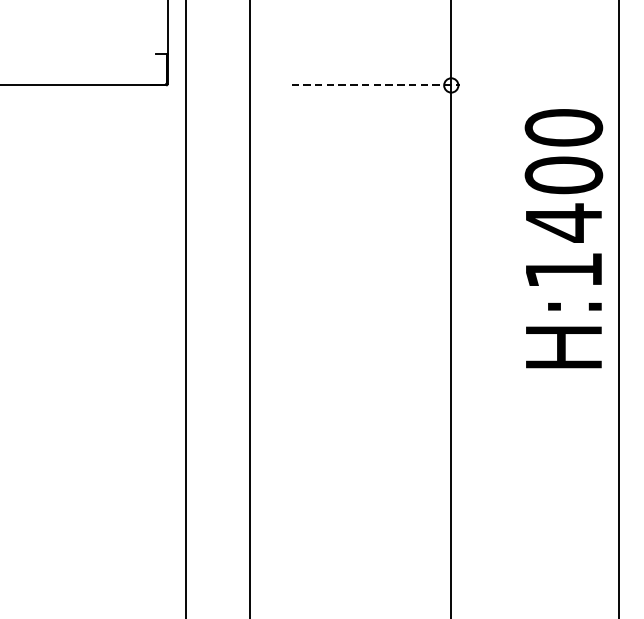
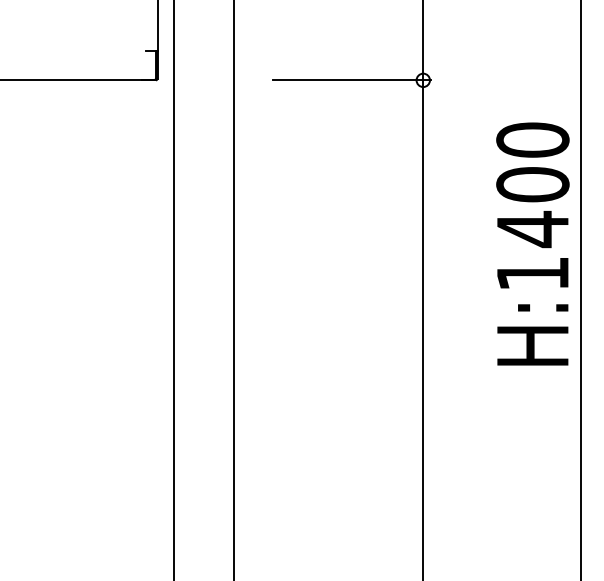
line: (375, 85) -> (352, 80), dashed -> solid
text: (563, 238) -> (532, 243), moved

